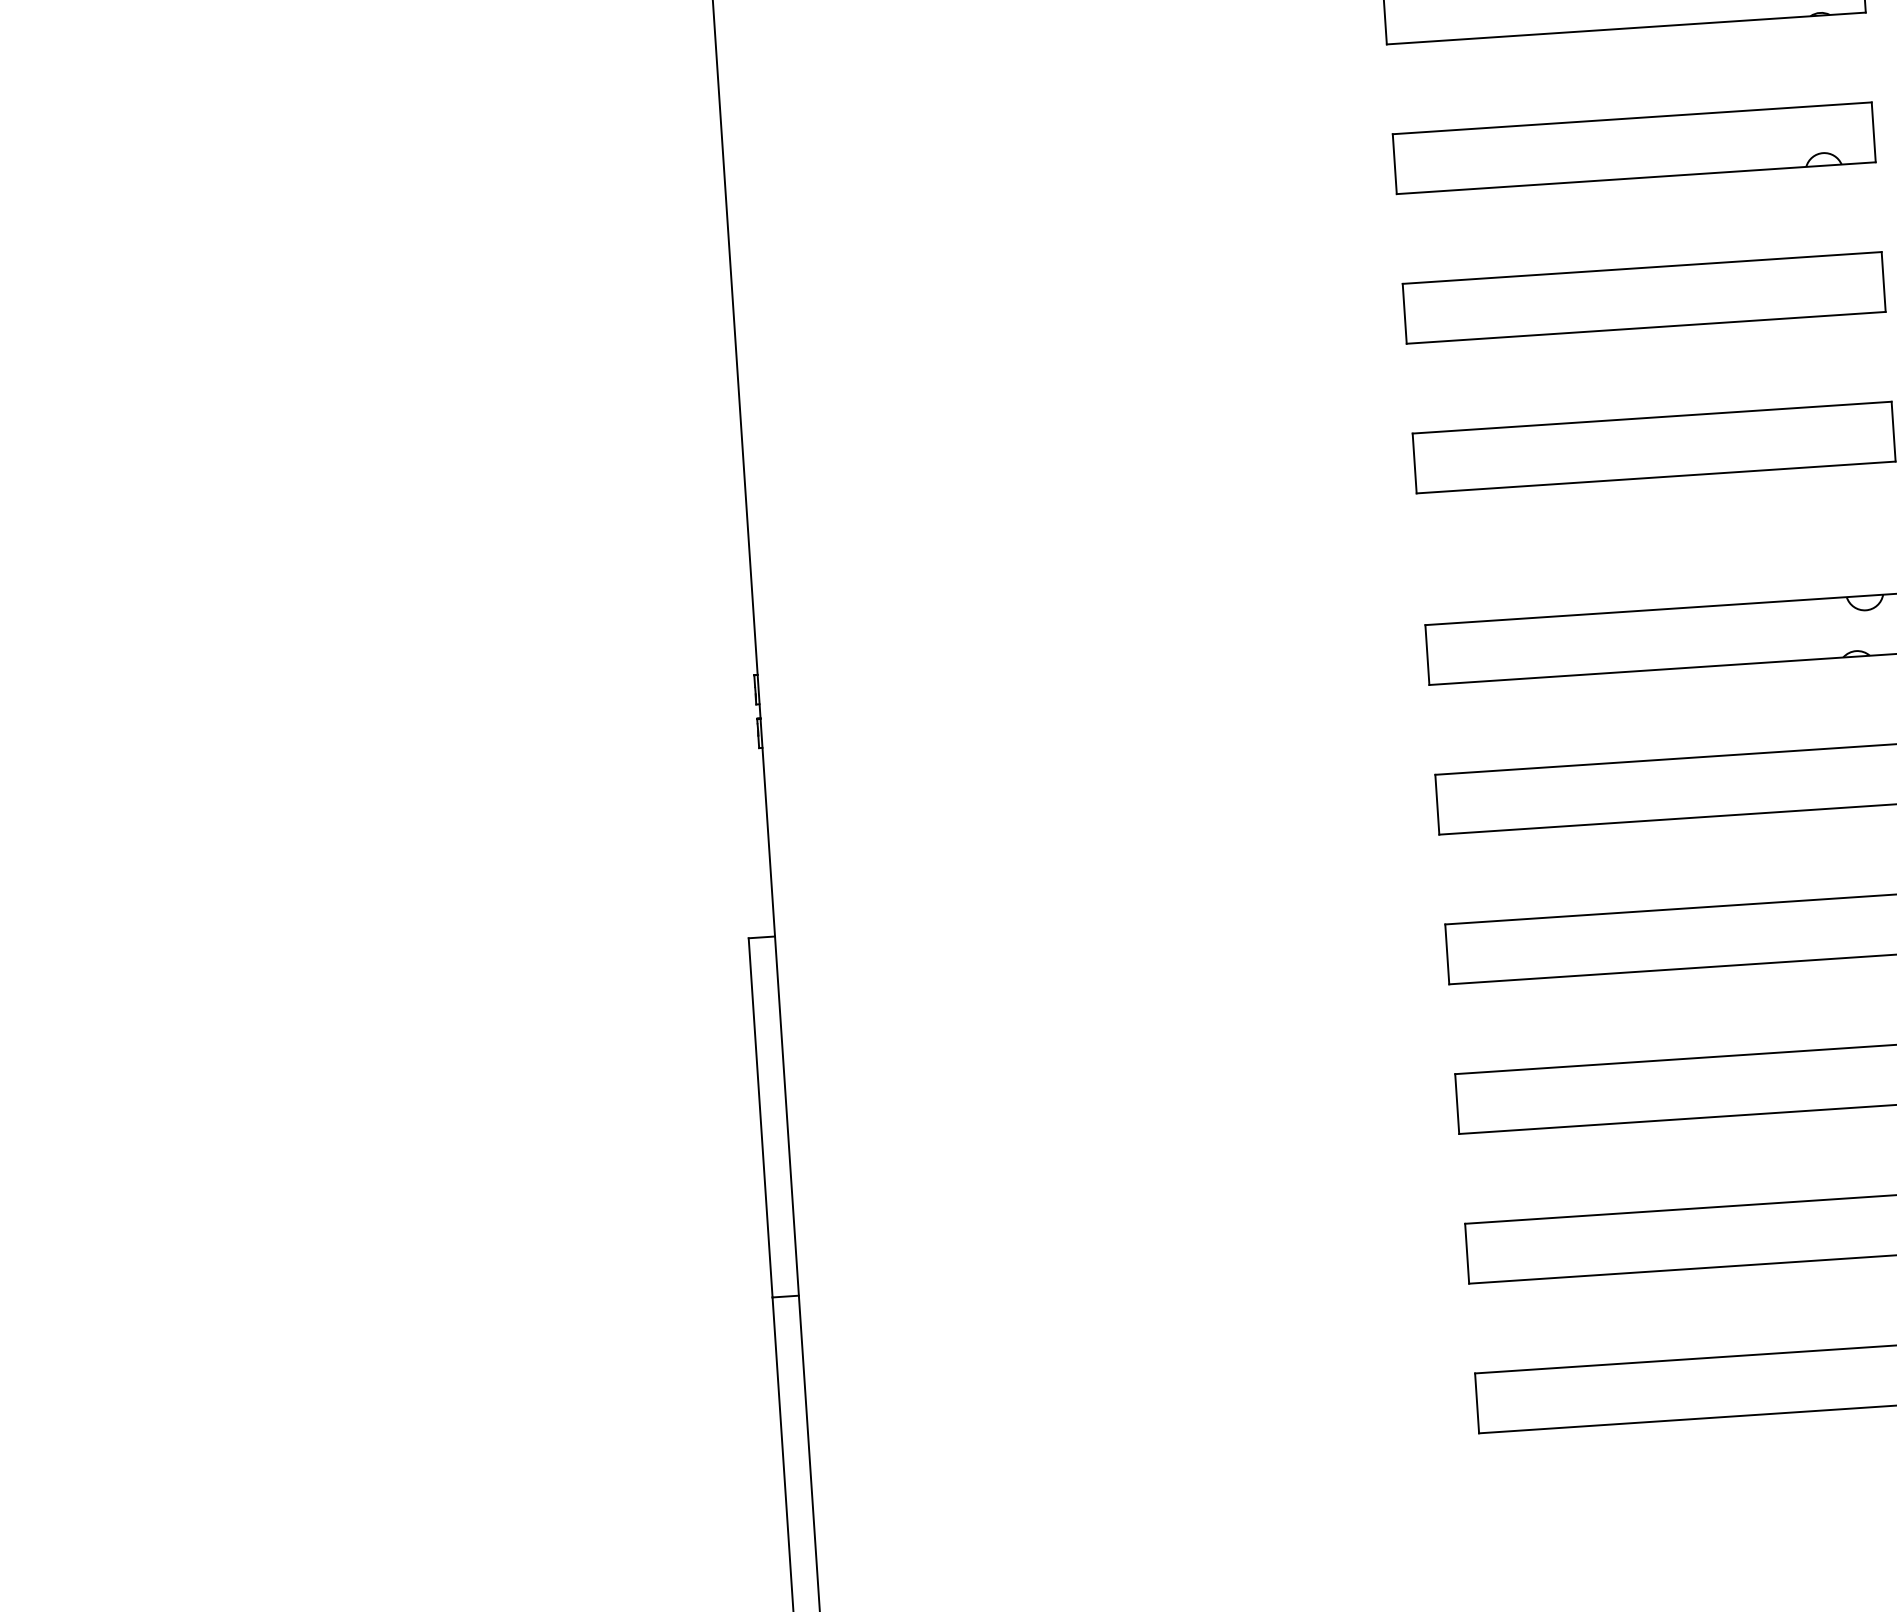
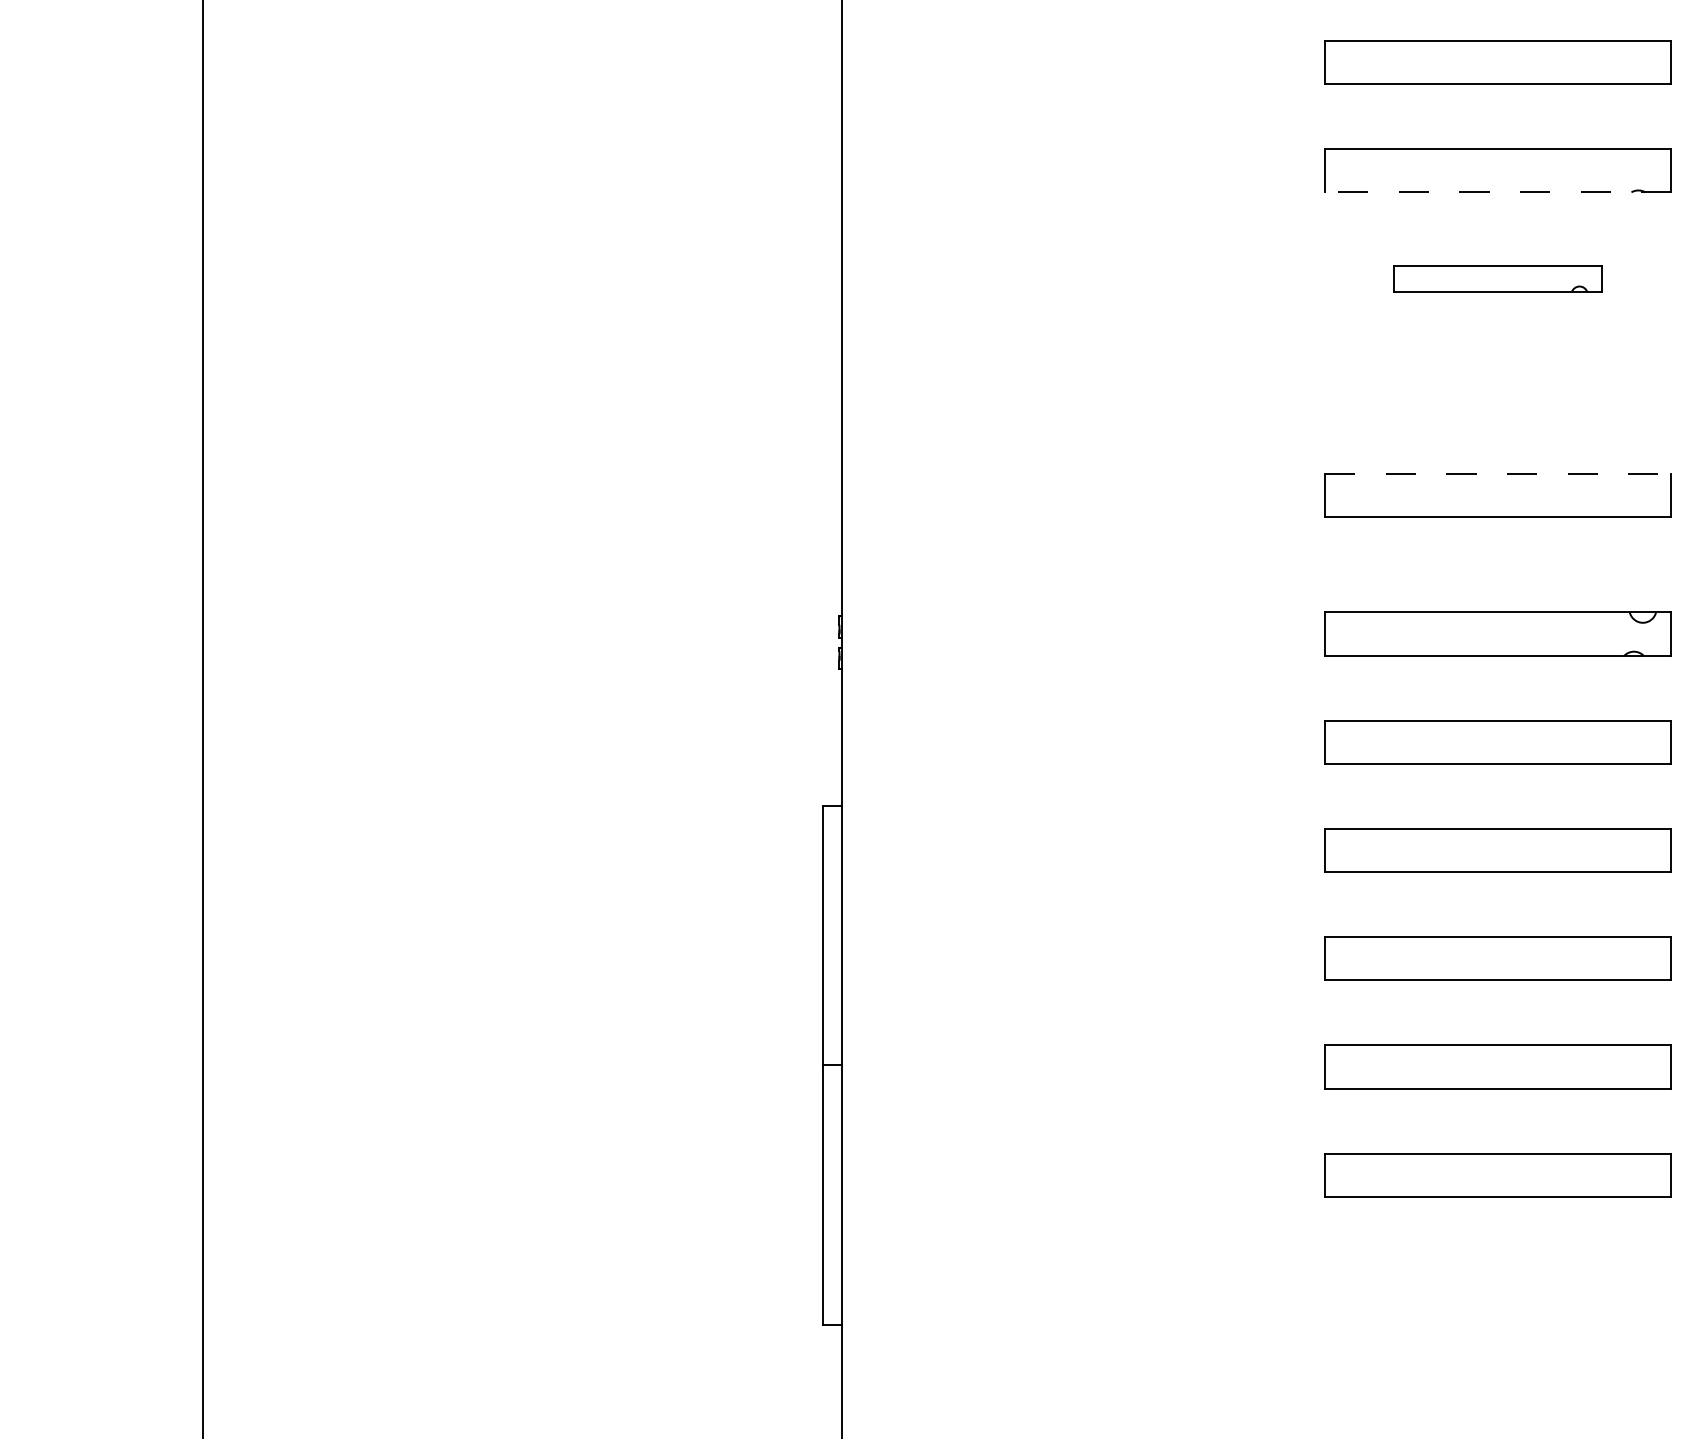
line: (1625, 28) -> (1497, 192), solid -> dashed
part: (1633, 147) -> (1497, 278), size x0.6
part: (1643, 298) -> (1497, 387), removed
line: (1652, 417) -> (1498, 473), solid -> dashed

